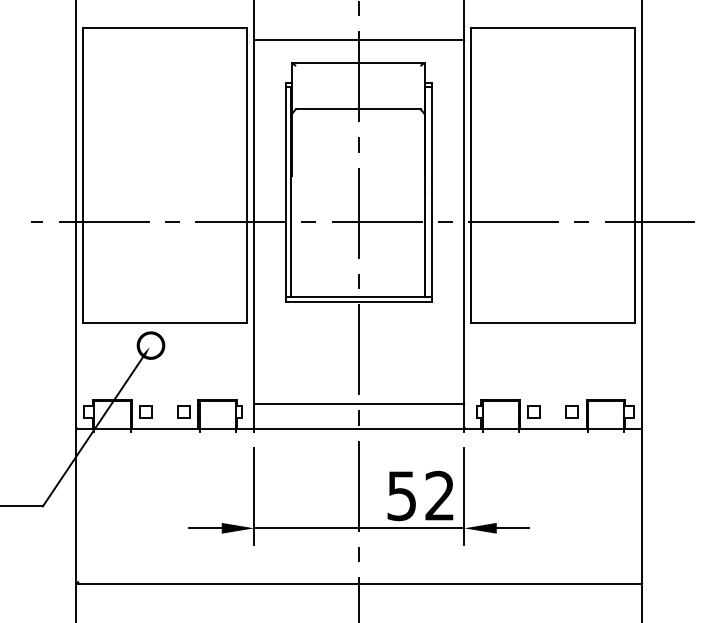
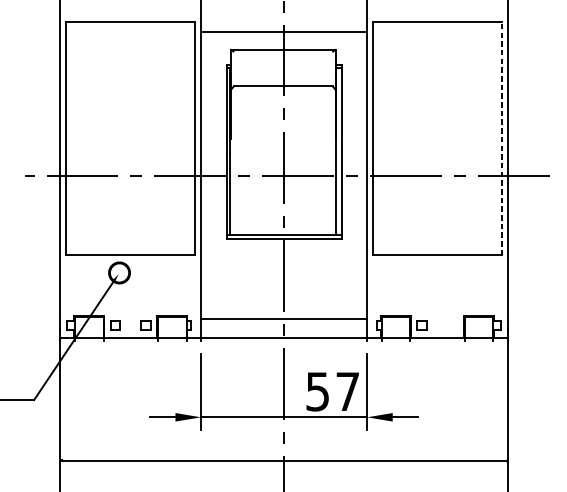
line: (635, 175) -> (502, 138), solid -> dashed
part: (571, 411) -> (451, 325), removed
text: (439, 495) -> (347, 391), 52 -> 57

